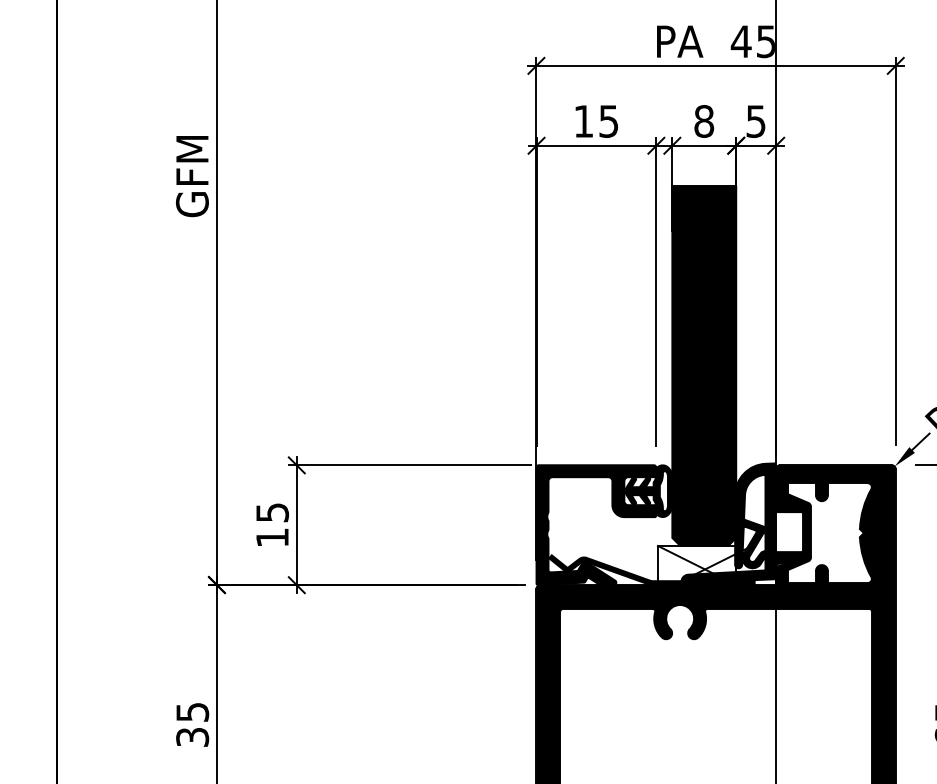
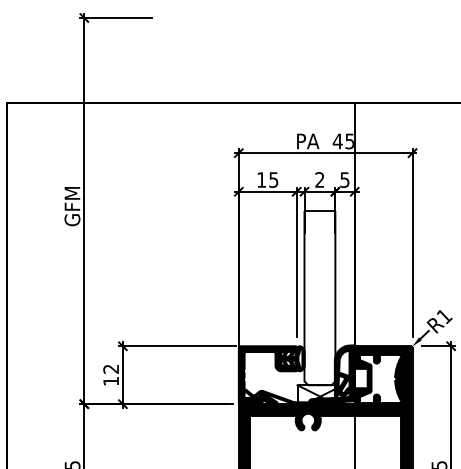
text: (703, 120) -> (319, 179), 8 -> 2
fill: (703, 366) -> (319, 298), removed
text: (273, 511) -> (111, 368), 15 -> 12

